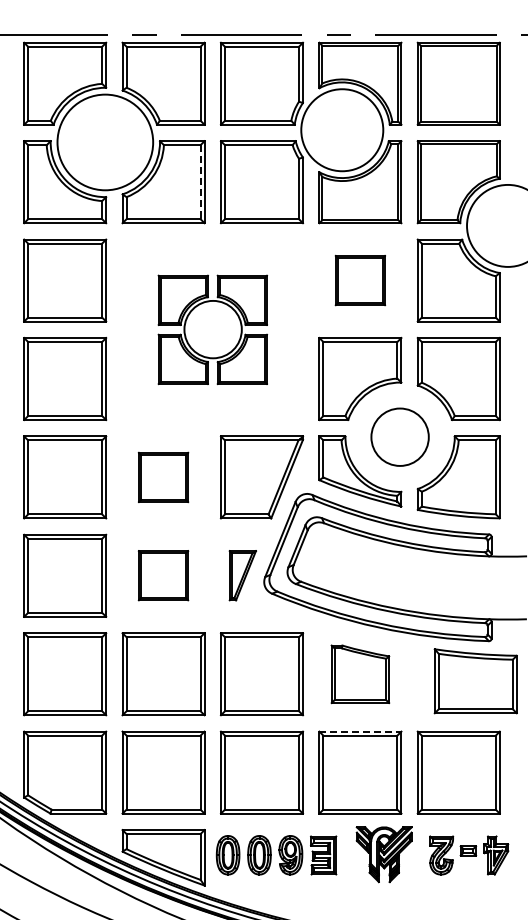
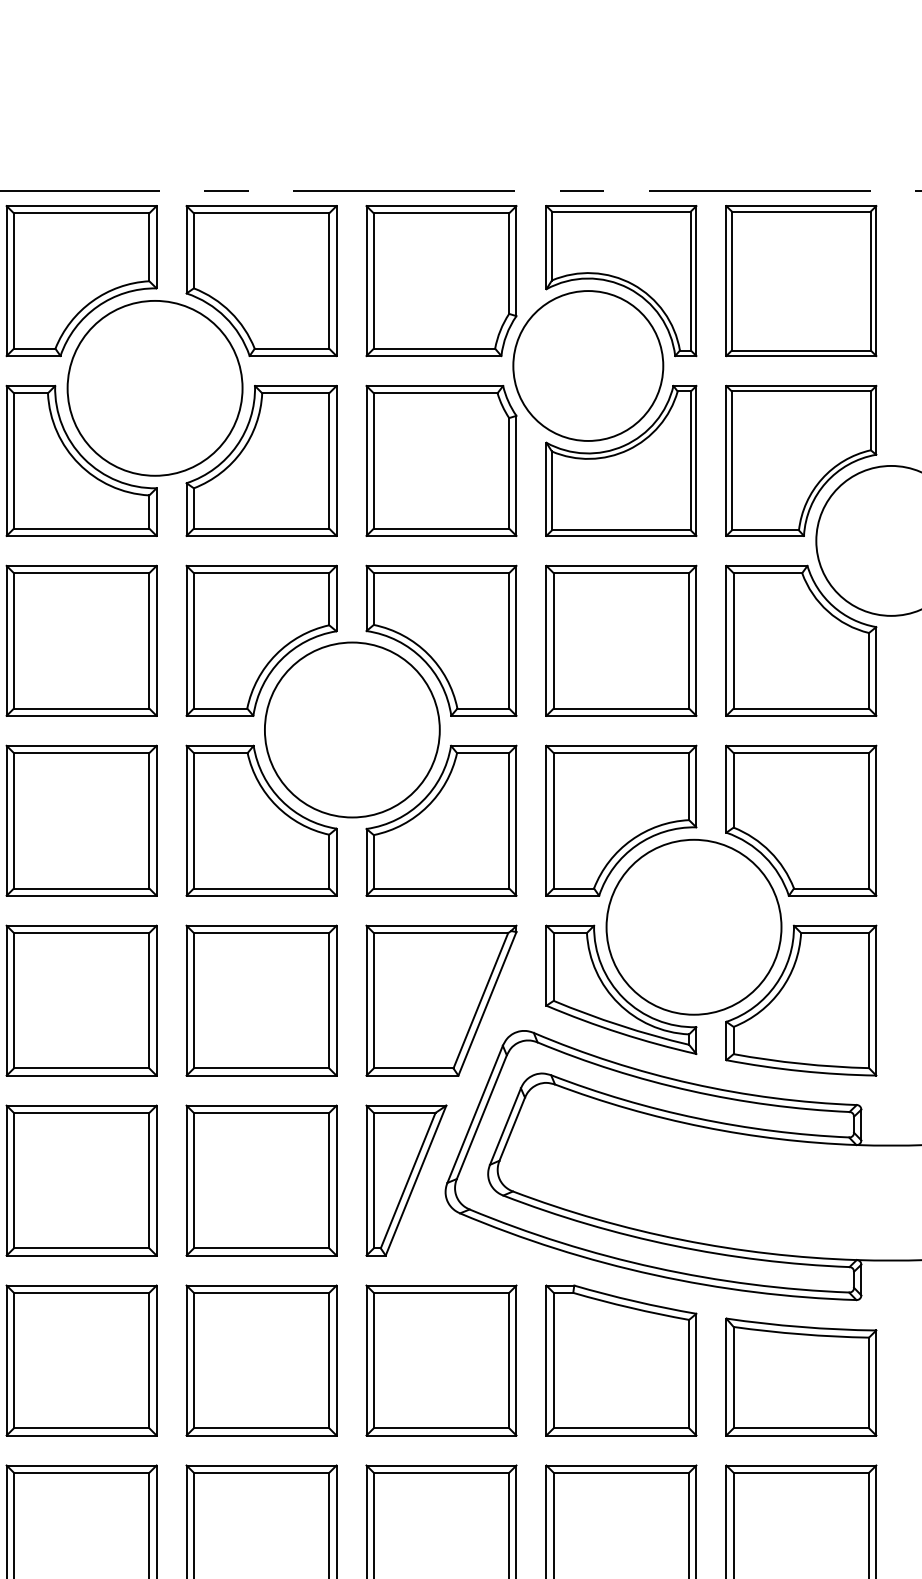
line: (200, 182) -> (329, 461), dashed -> solid
part: (360, 280) -> (621, 640), size x1.67
part: (212, 329) -> (351, 730), size x1.67
circle: (399, 437) -> (692, 927), size x1.67
part: (163, 477) -> (261, 1000), size x1.67
part: (163, 575) -> (261, 1180), size x1.67
part: (242, 575) -> (405, 1180), size x1.67
part: (360, 674) -> (621, 1361), size x1.43
part: (475, 681) -> (800, 1377), moved
line: (360, 731) -> (621, 1465), dashed -> solid

